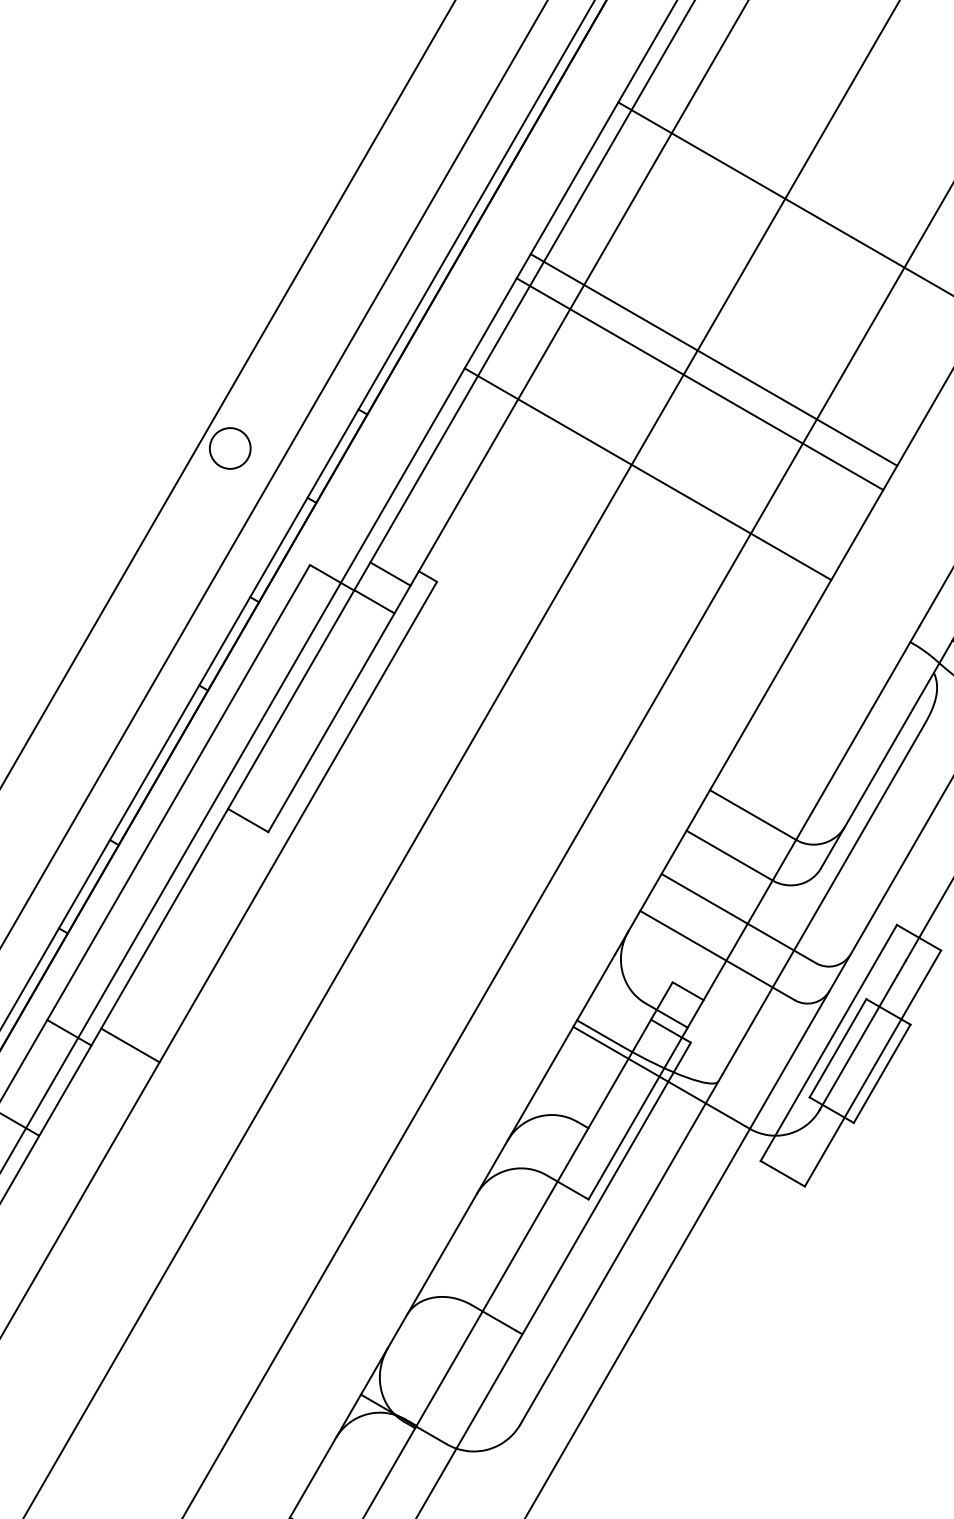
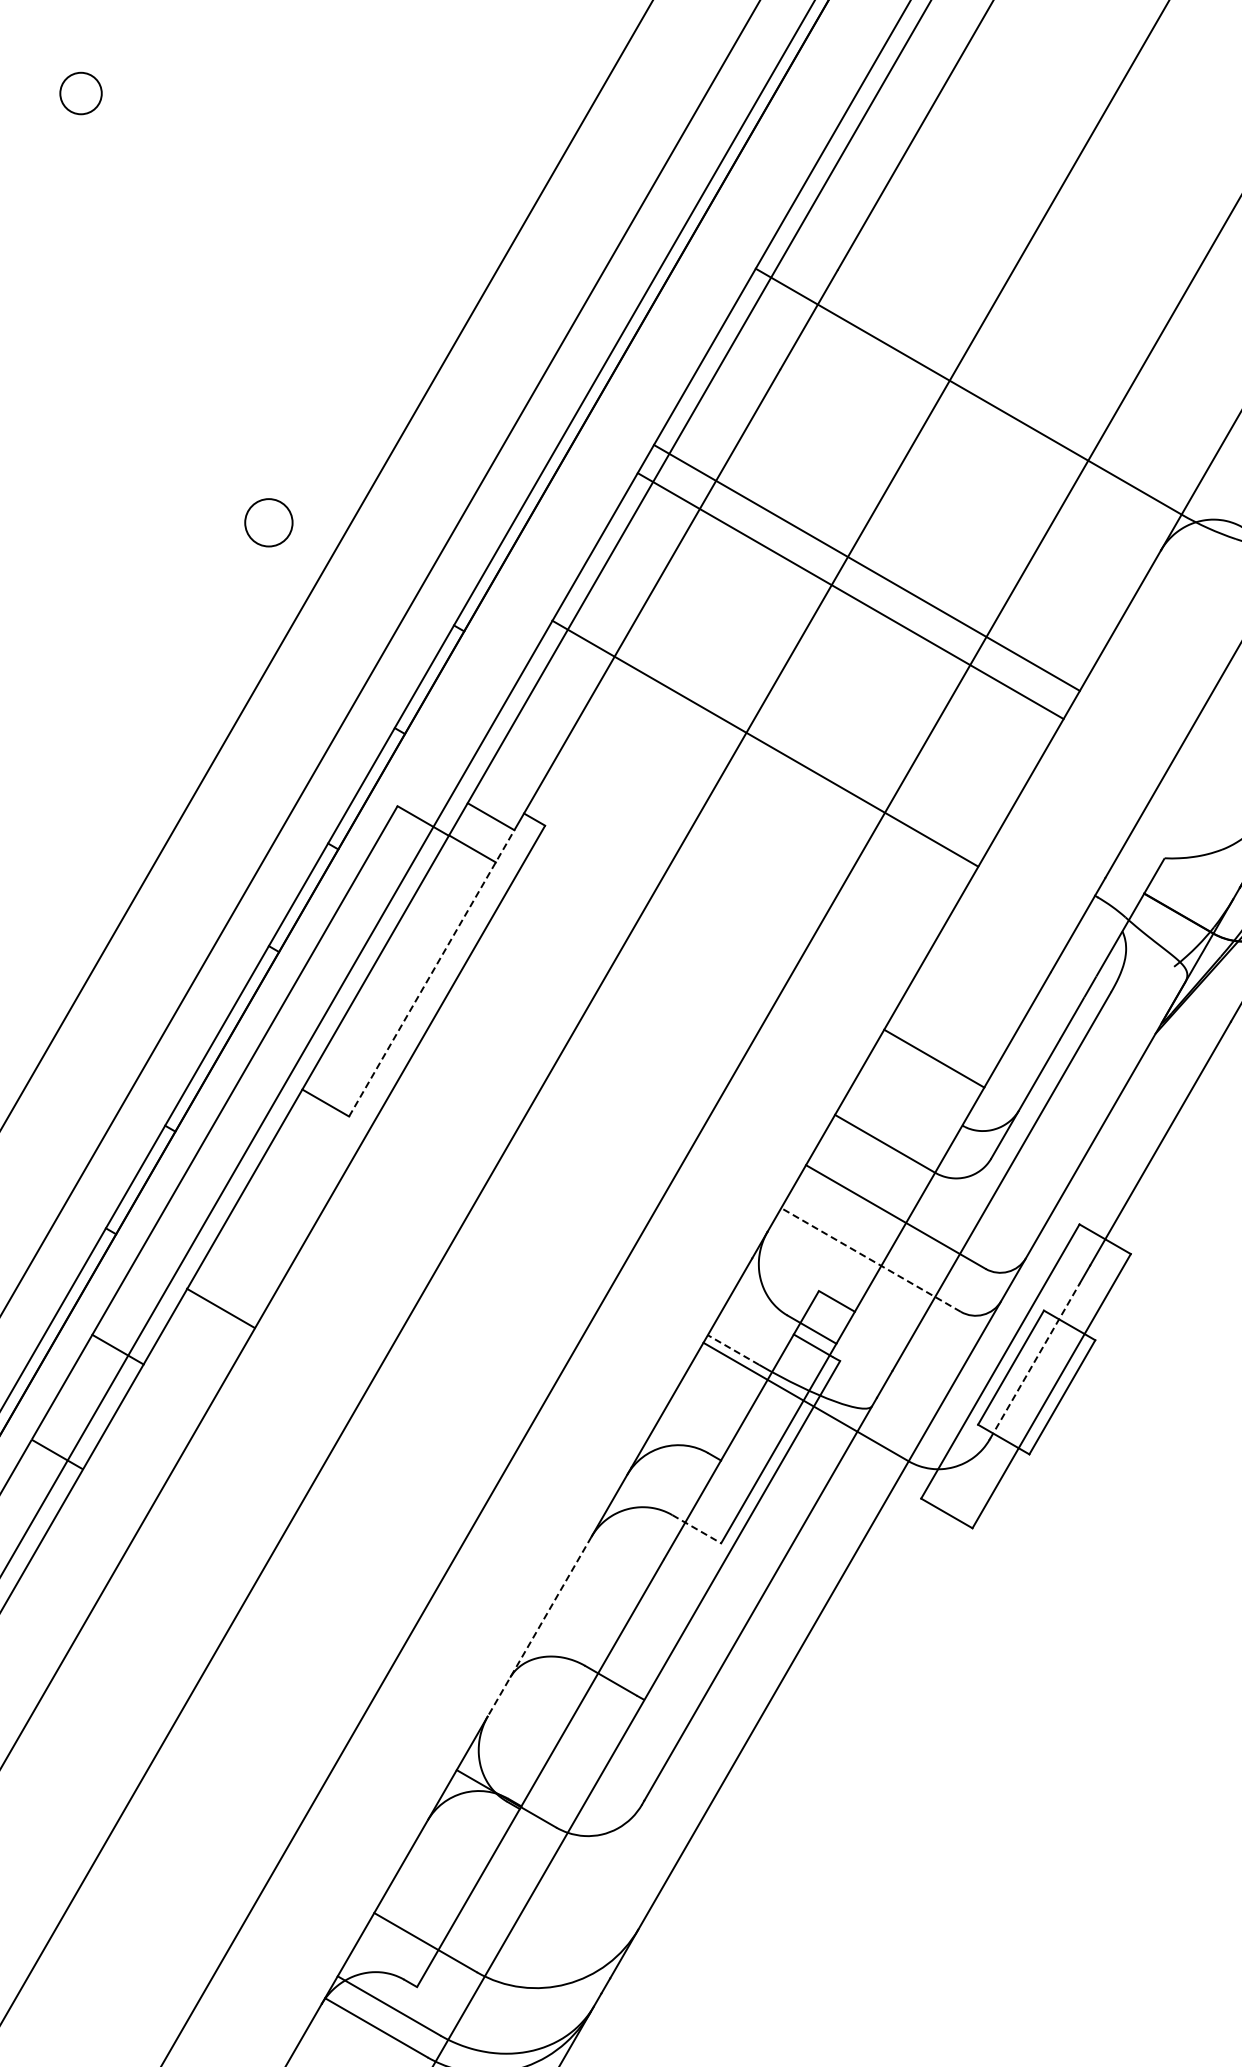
circle: (229, 448) -> (268, 522), moved
line: (648, 474) -> (765, 743), moved
line: (340, 708) -> (432, 972), solid -> dashed
line: (753, 814) -> (934, 1058), moved
line: (717, 955) -> (871, 1259), solid -> dashed
line: (599, 1033) -> (733, 1350), solid -> dashed
line: (859, 1042) -> (1035, 1361), solid -> dashed
line: (130, 1044) -> (220, 1307), moved
line: (568, 1187) -> (697, 1529), solid -> dashed
line: (432, 1271) -> (539, 1626), solid -> dashed

